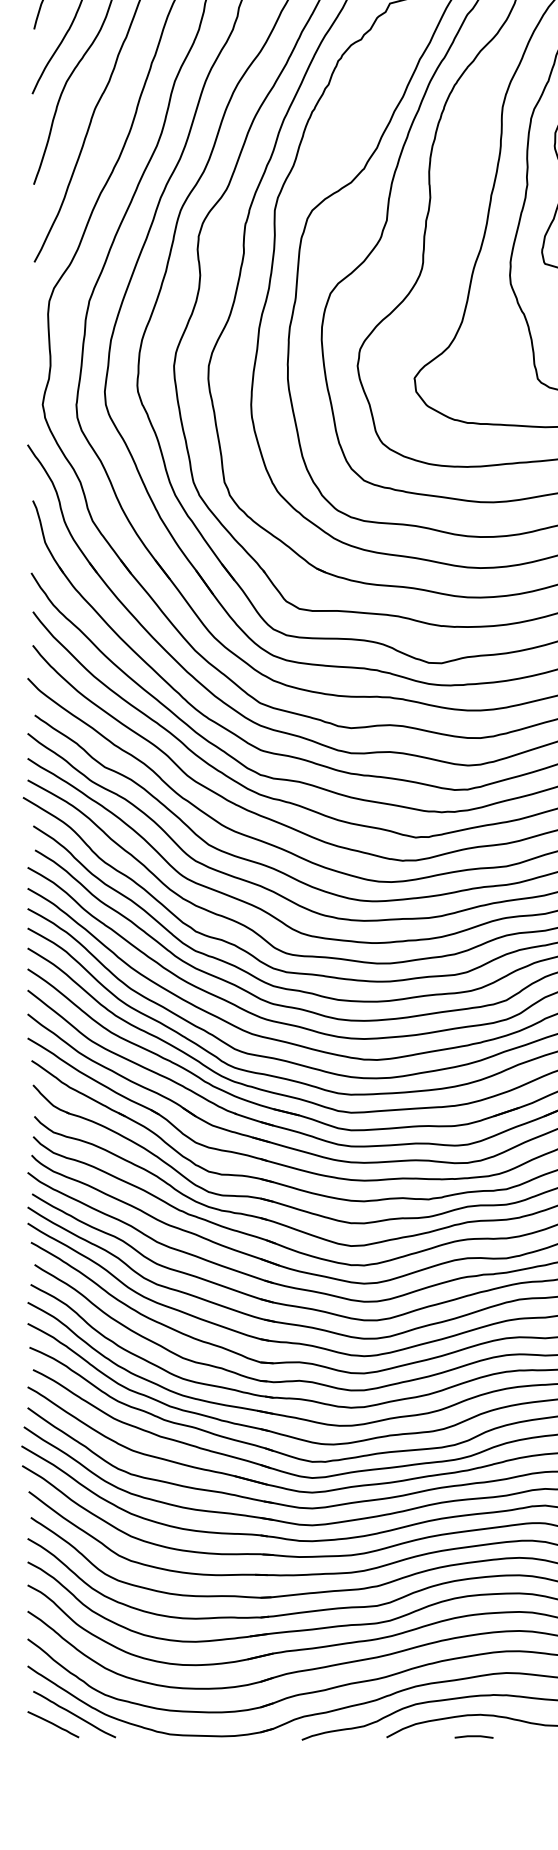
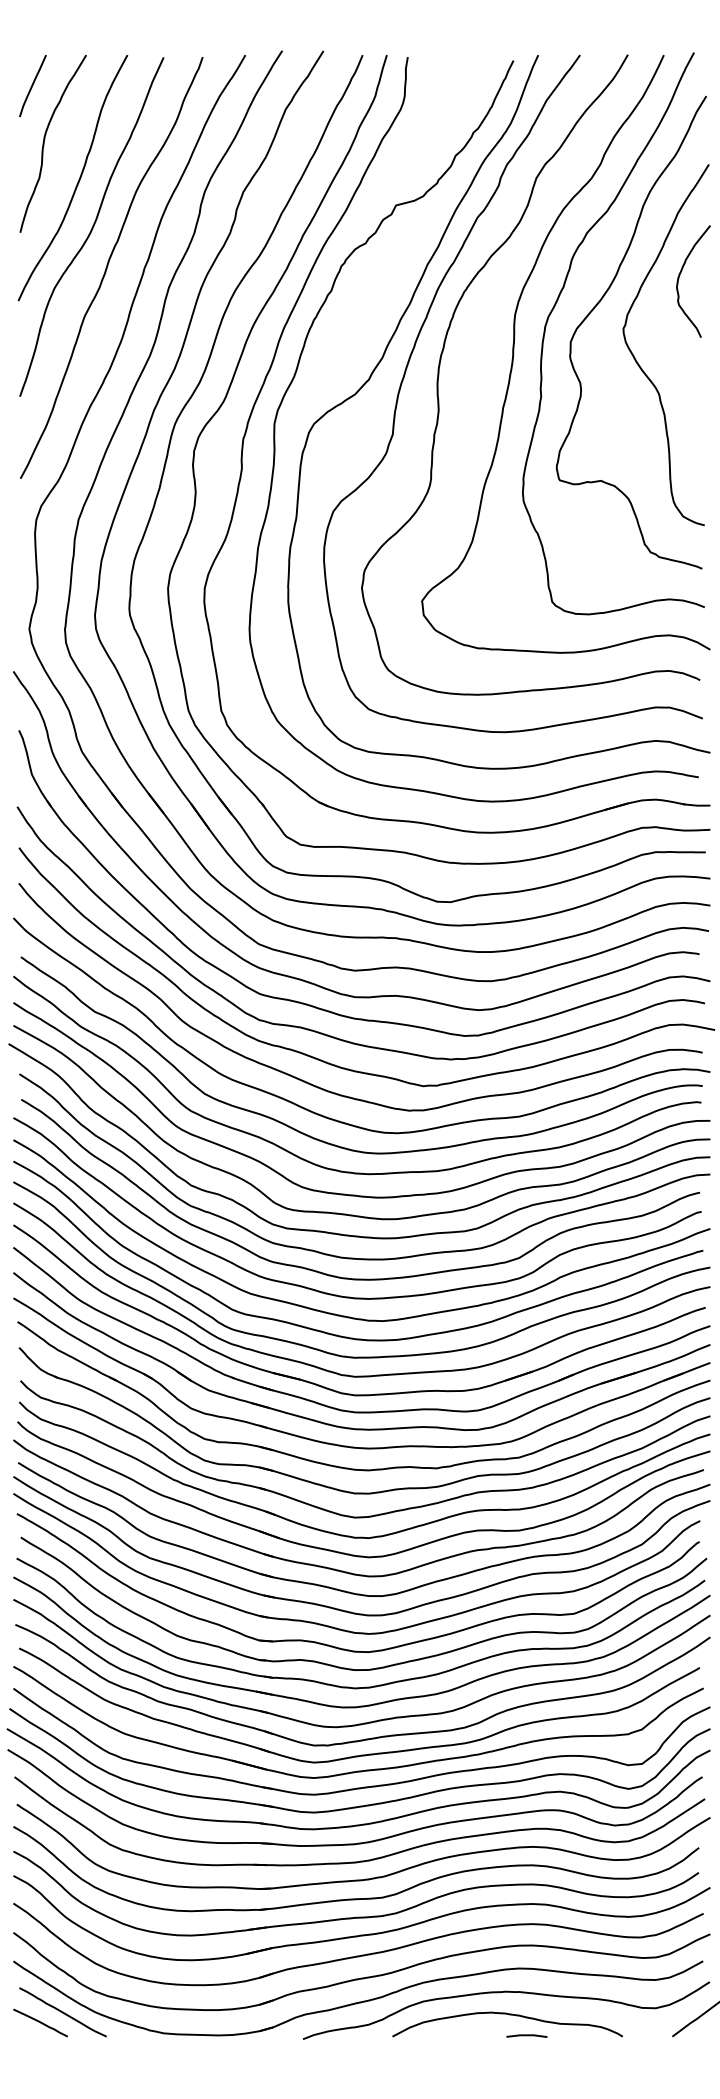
line: (473, 1736) -> (526, 2035), moved

